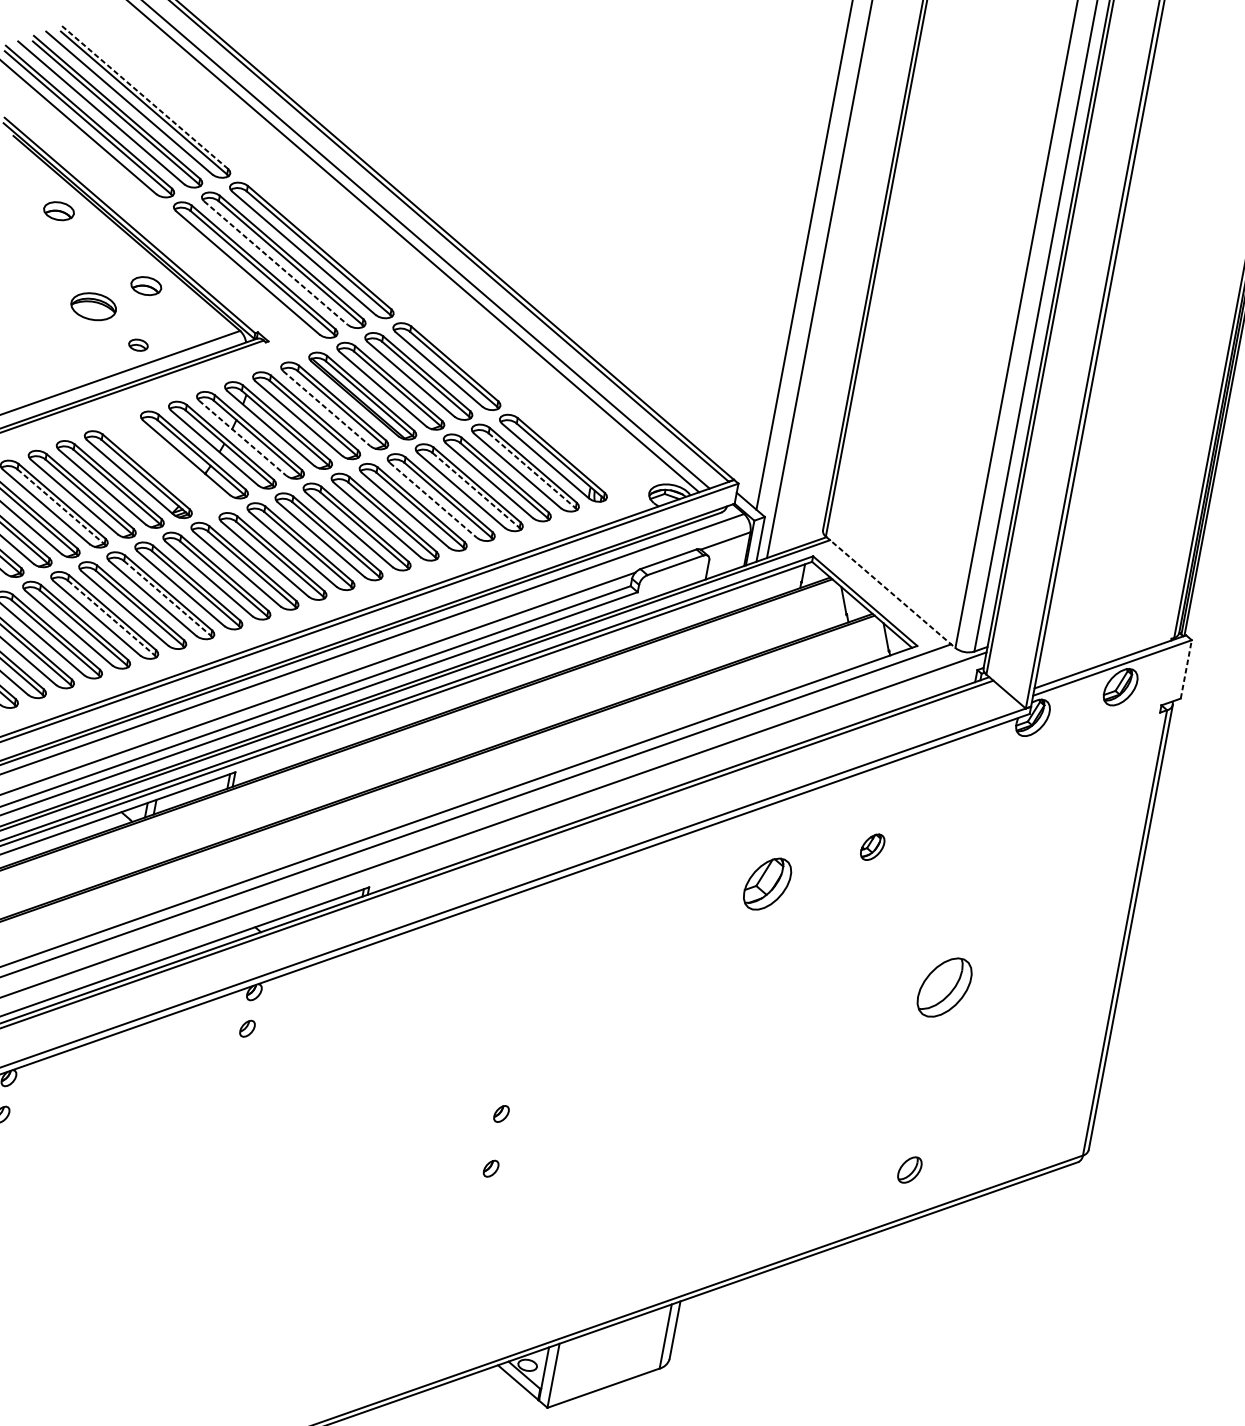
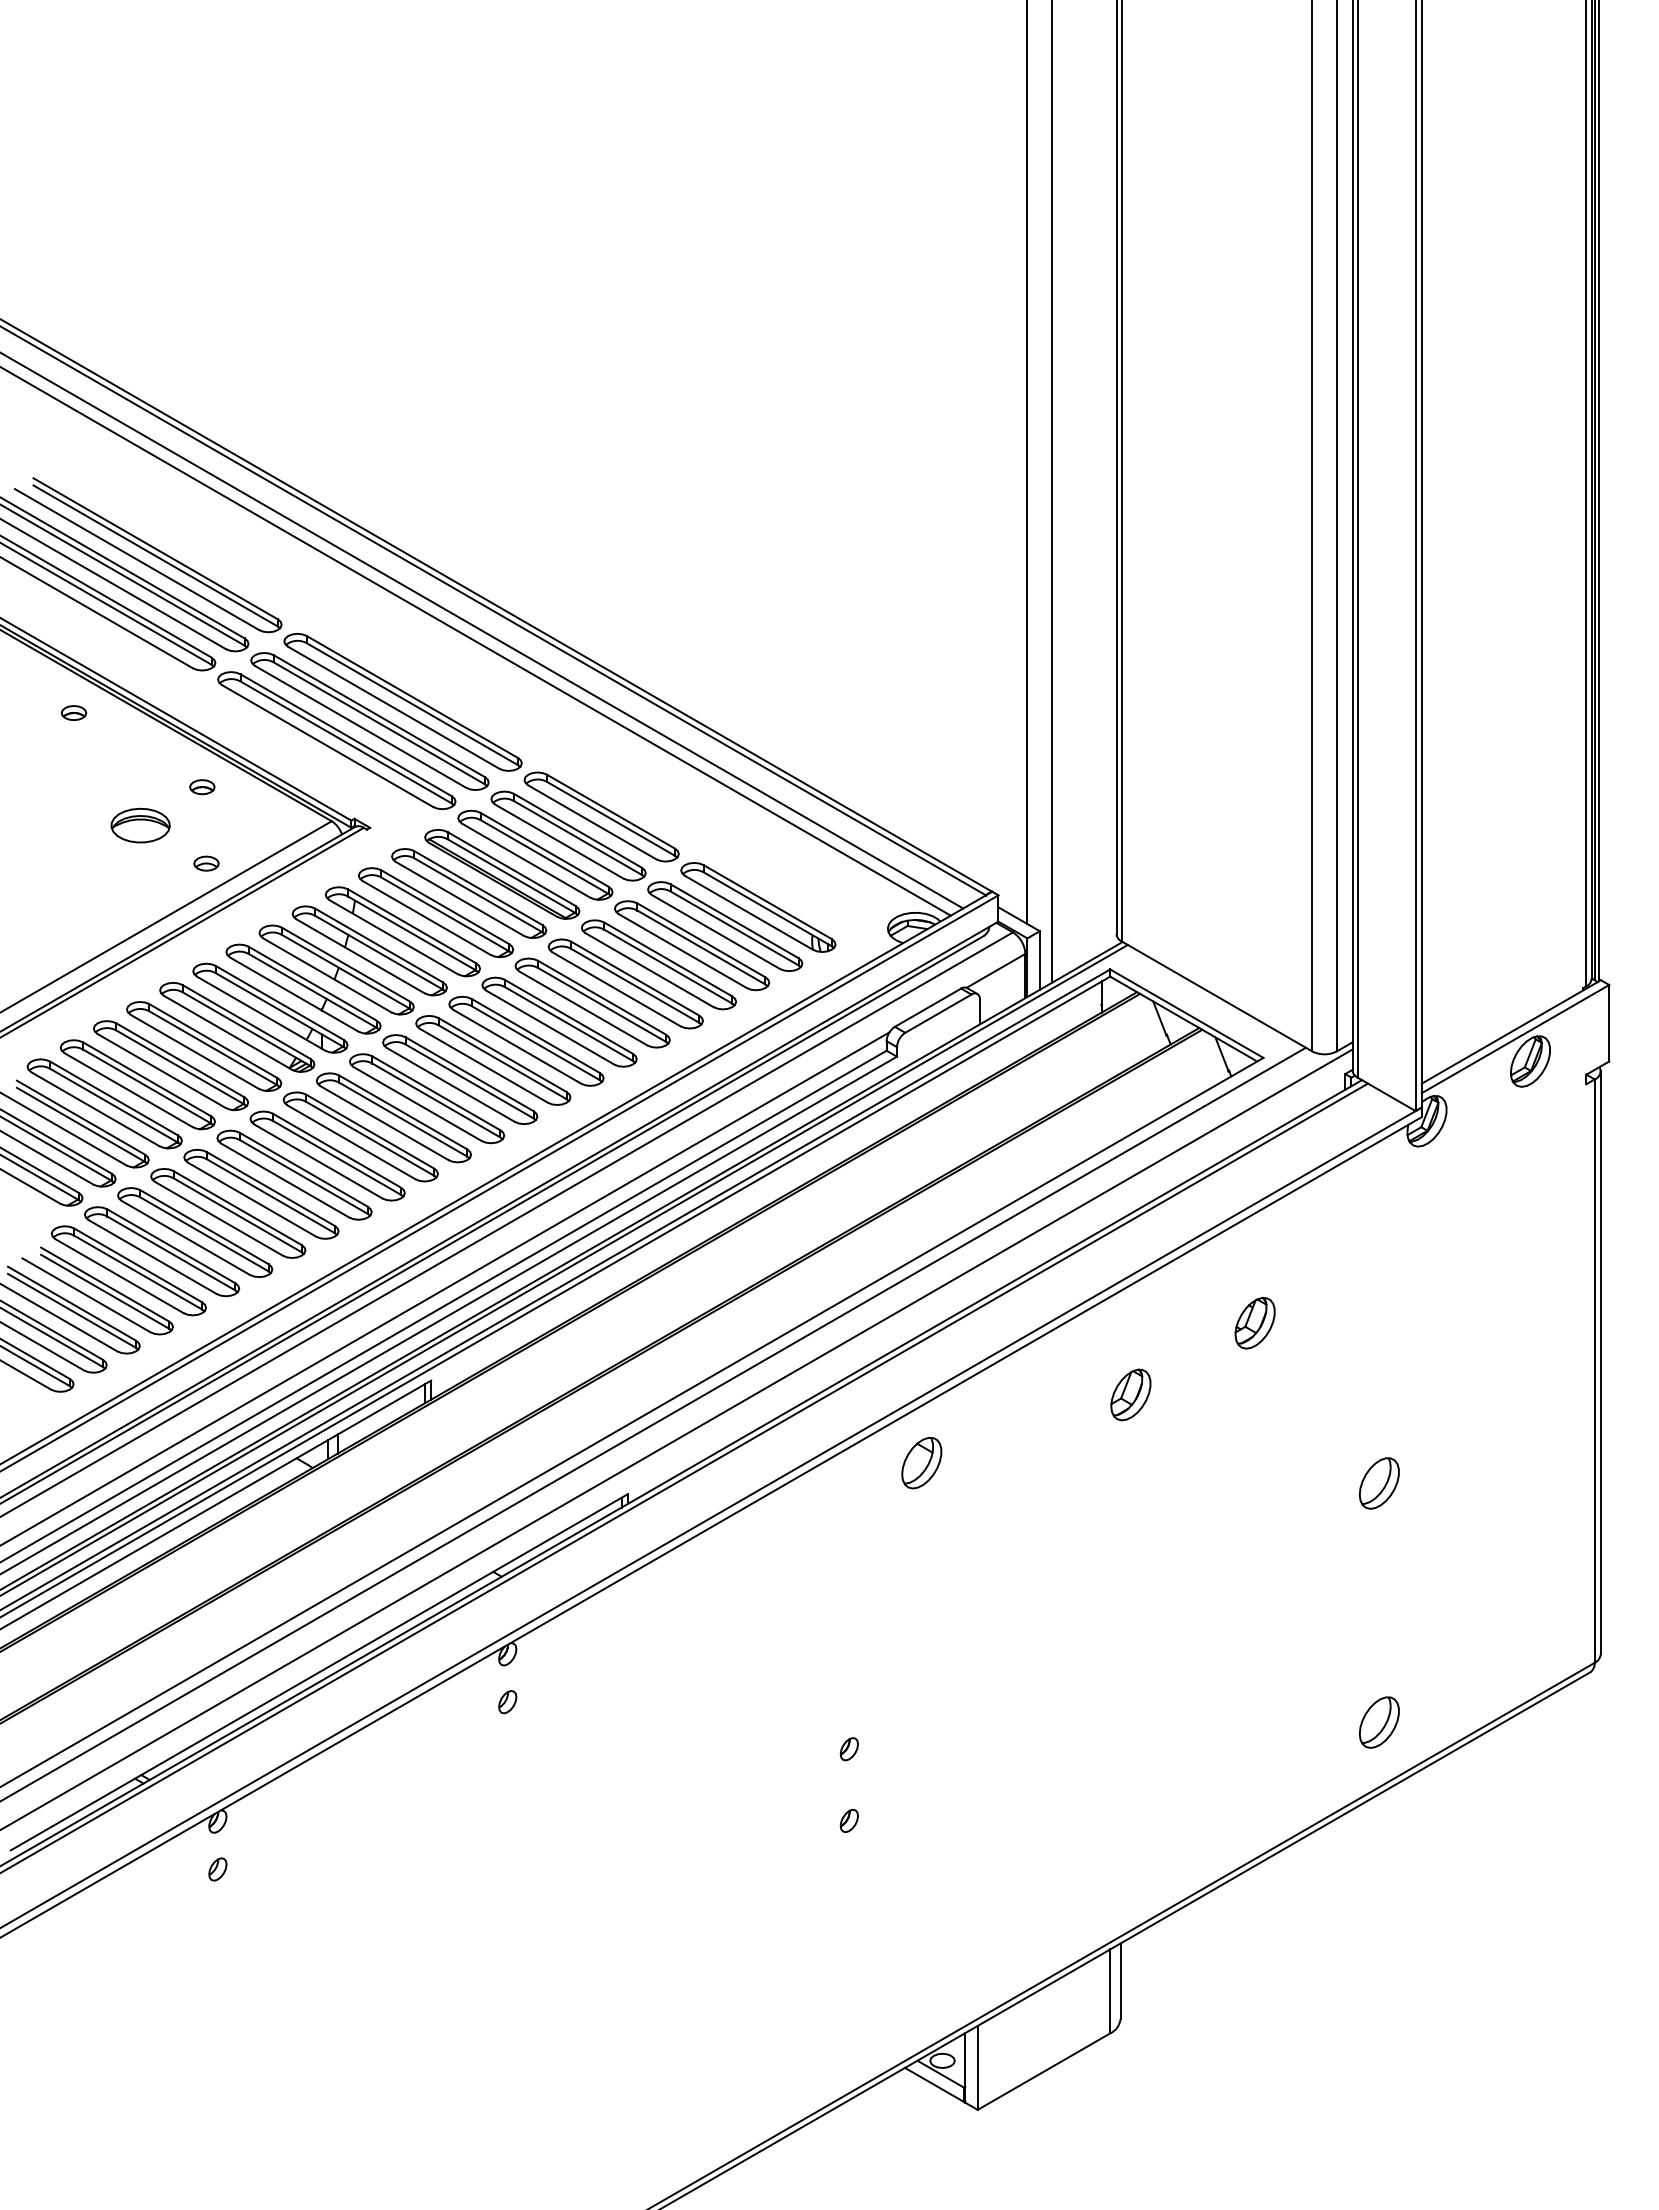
line: (145, 97) -> (155, 548), dashed -> solid
part: (58, 210) -> (73, 712), size x0.62
line: (275, 262) -> (360, 726), dashed -> solid
part: (146, 286) -> (202, 787), size x0.62
line: (326, 408) -> (459, 898), dashed -> solid
line: (242, 438) -> (360, 956), dashed -> solid
part: (166, 464) -> (270, 1007), added
line: (532, 470) -> (734, 928), dashed -> solid
line: (476, 490) -> (668, 966), dashed -> solid
line: (433, 500) -> (616, 989), dashed -> solid
line: (61, 506) -> (147, 1086), dashed -> solid
line: (890, 592) -> (1216, 996), dashed -> solid
line: (167, 598) -> (303, 1177), dashed -> solid
line: (111, 618) -> (237, 1215), dashed -> solid
line: (1186, 668) -> (1609, 1022), dashed -> solid
part: (872, 846) -> (1254, 1322), size x1.43
part: (767, 883) -> (1130, 1394), size x0.71
part: (597, 906) -> (921, 1463), added
part: (943, 987) -> (1378, 1483), size x0.62
part: (909, 1169) -> (1378, 1722), size x1.43

